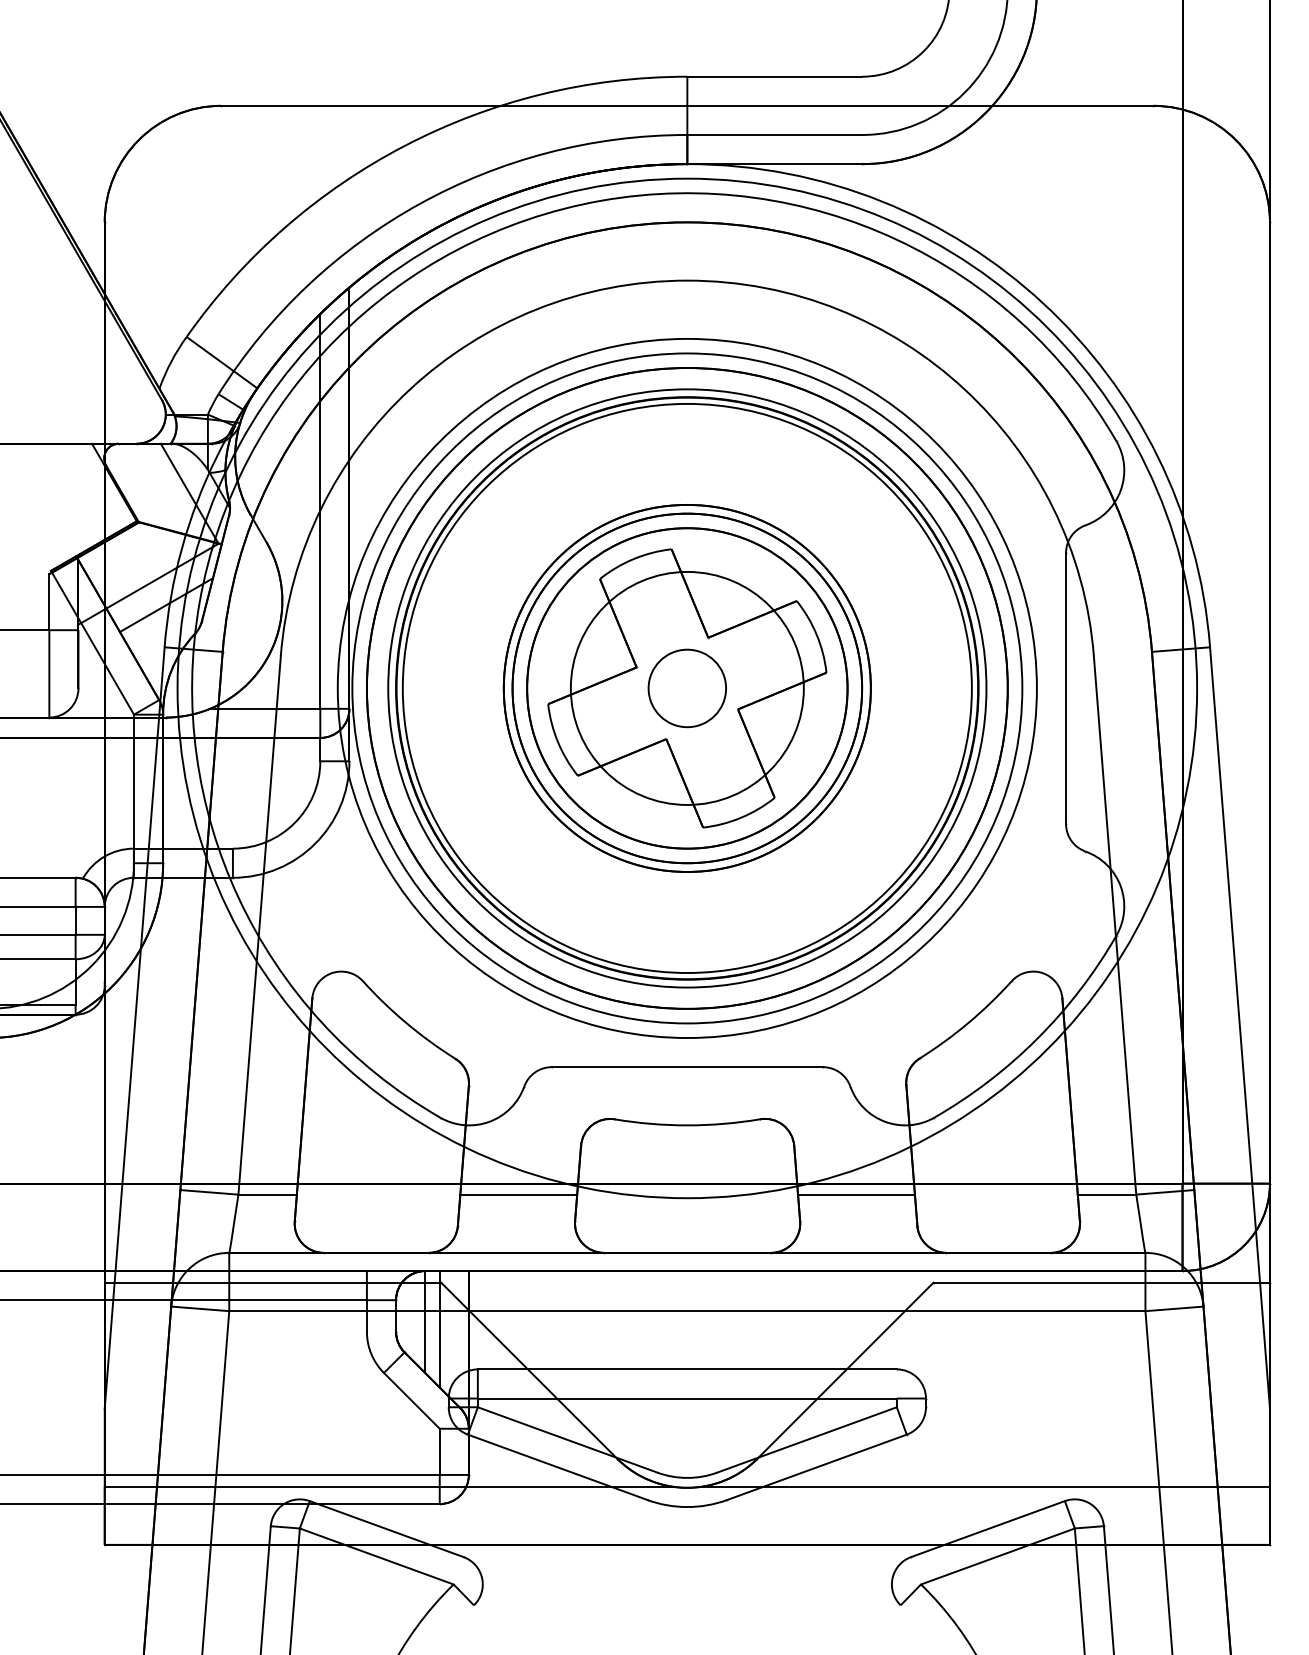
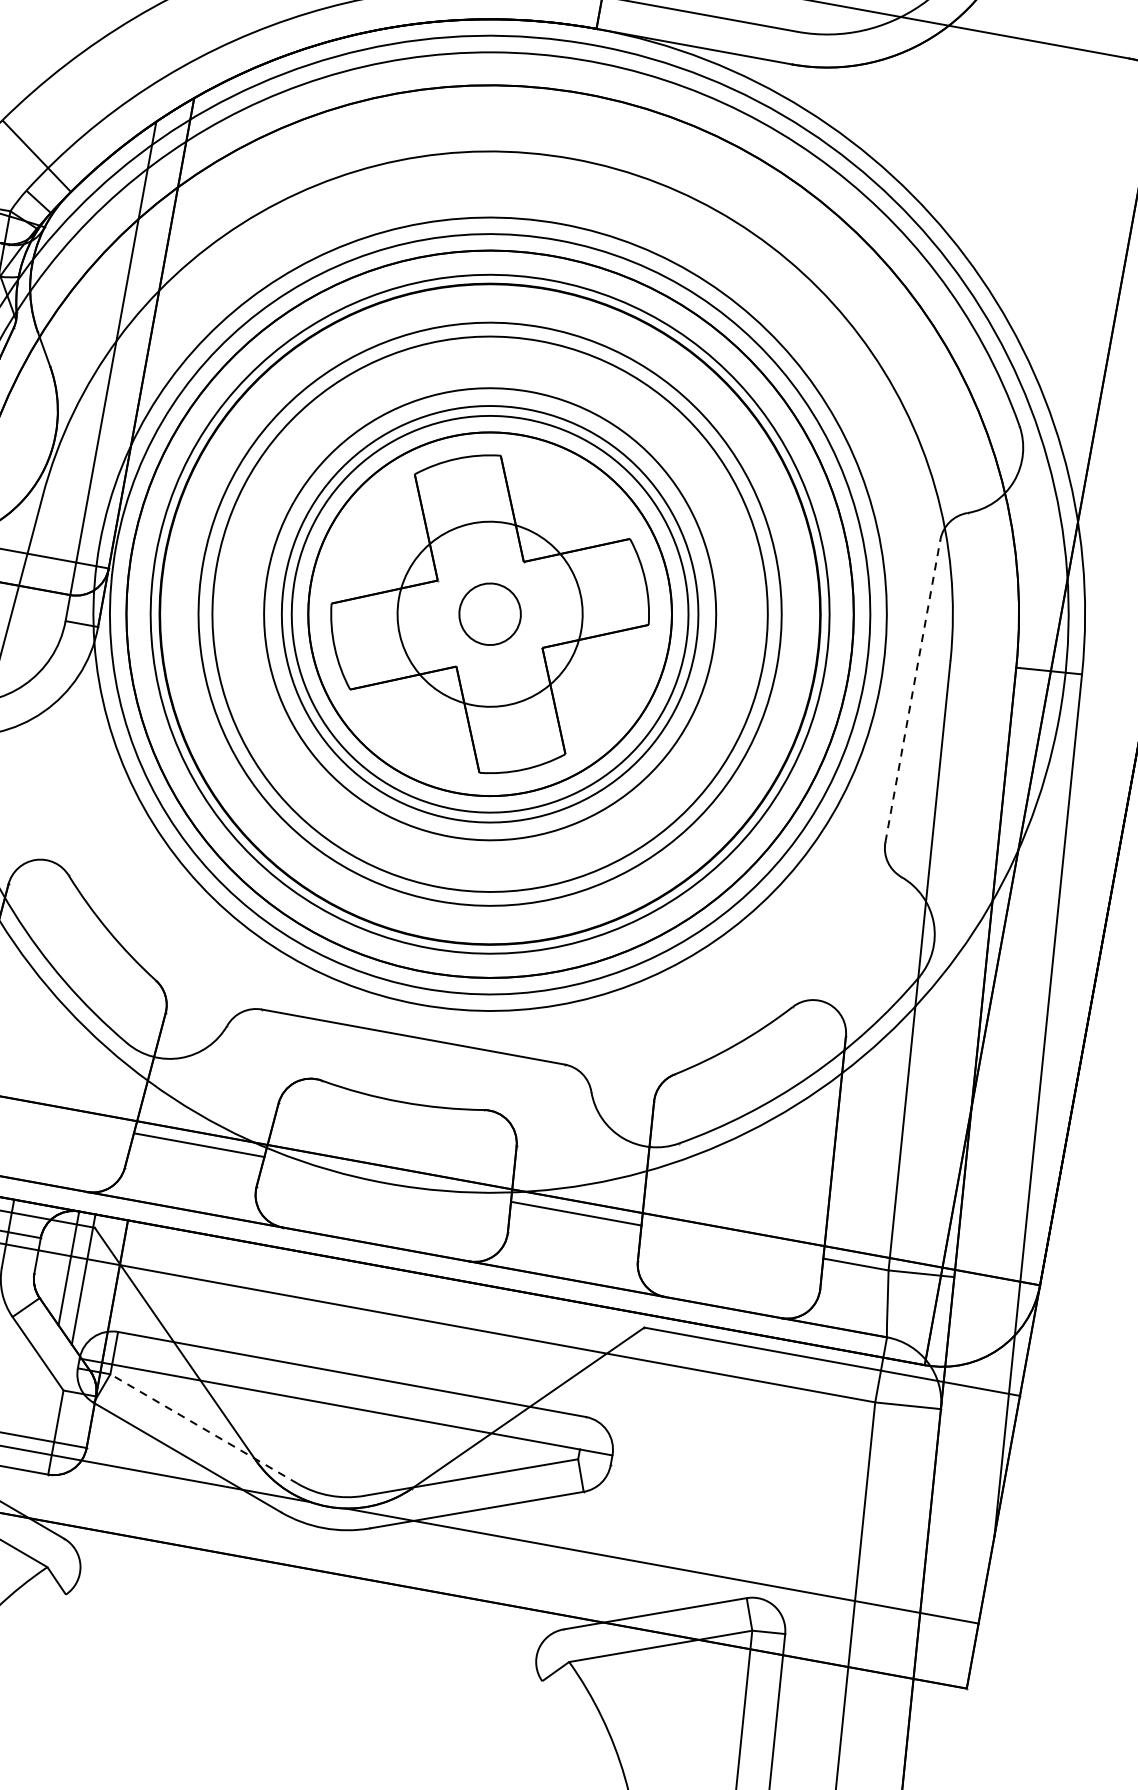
circle: (686, 687) -> (489, 613), size x0.7
circle: (686, 687) -> (489, 613), size x0.7
circle: (686, 687) -> (489, 613), size x1.4
circle: (687, 688) -> (490, 614), size x0.7
circle: (687, 688) -> (490, 614), size x1.4
line: (1066, 688) -> (913, 691), solid -> dashed
line: (567, 1439) -> (203, 1428), solid -> dashed

